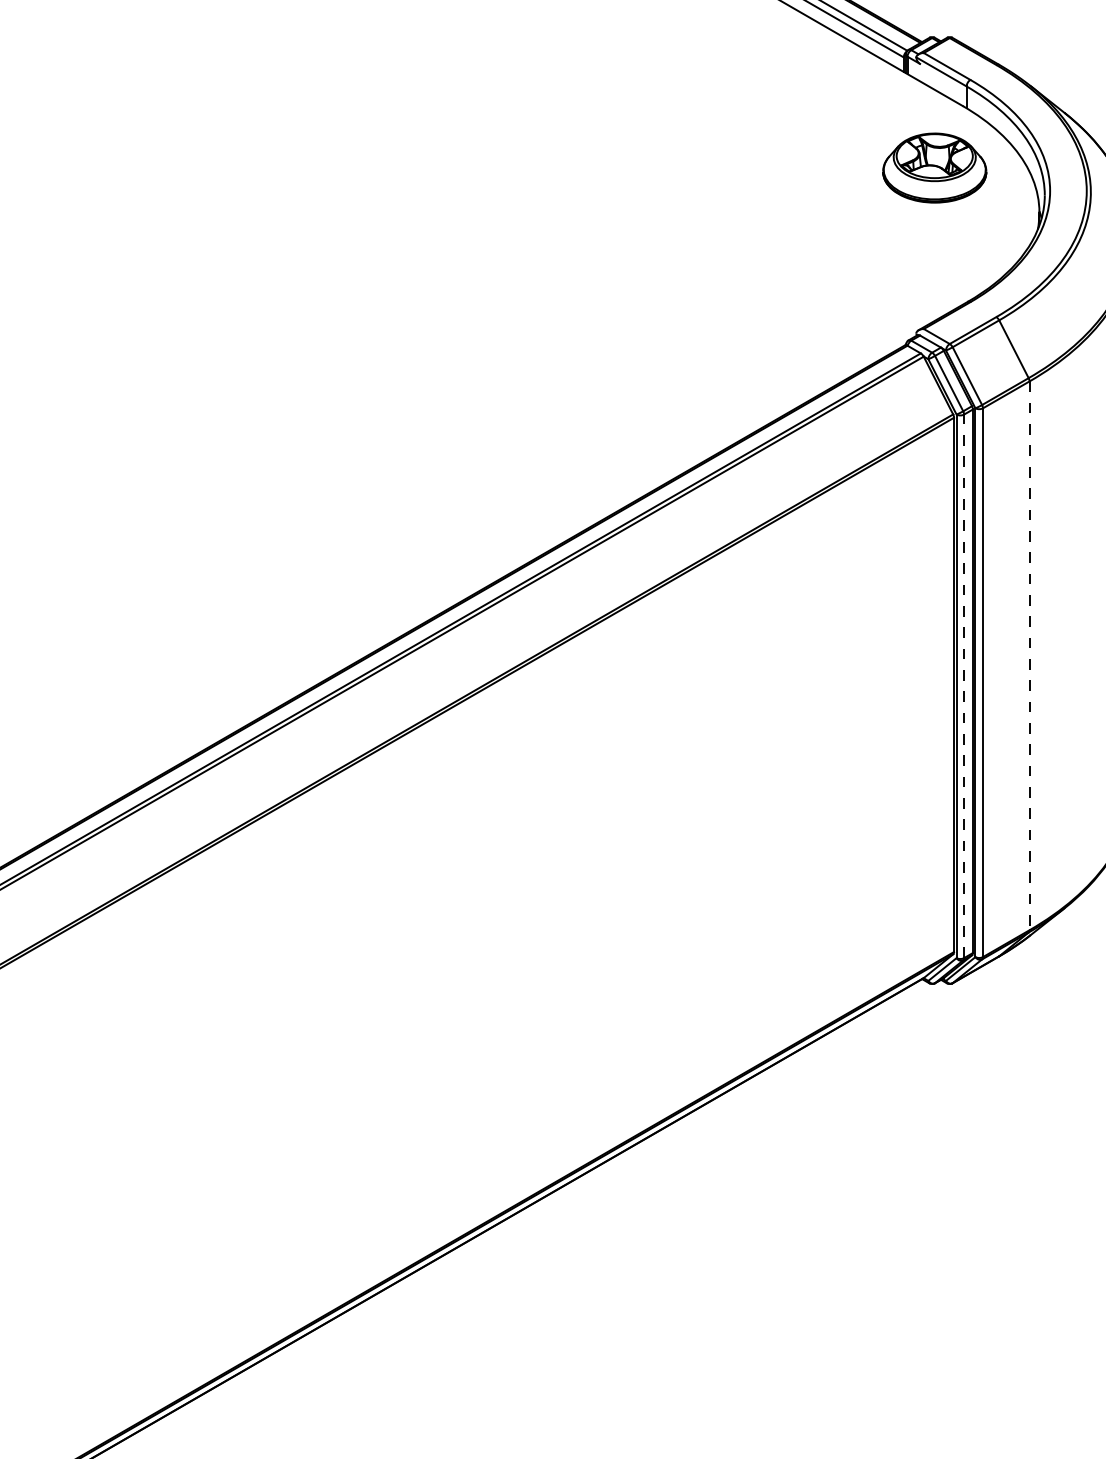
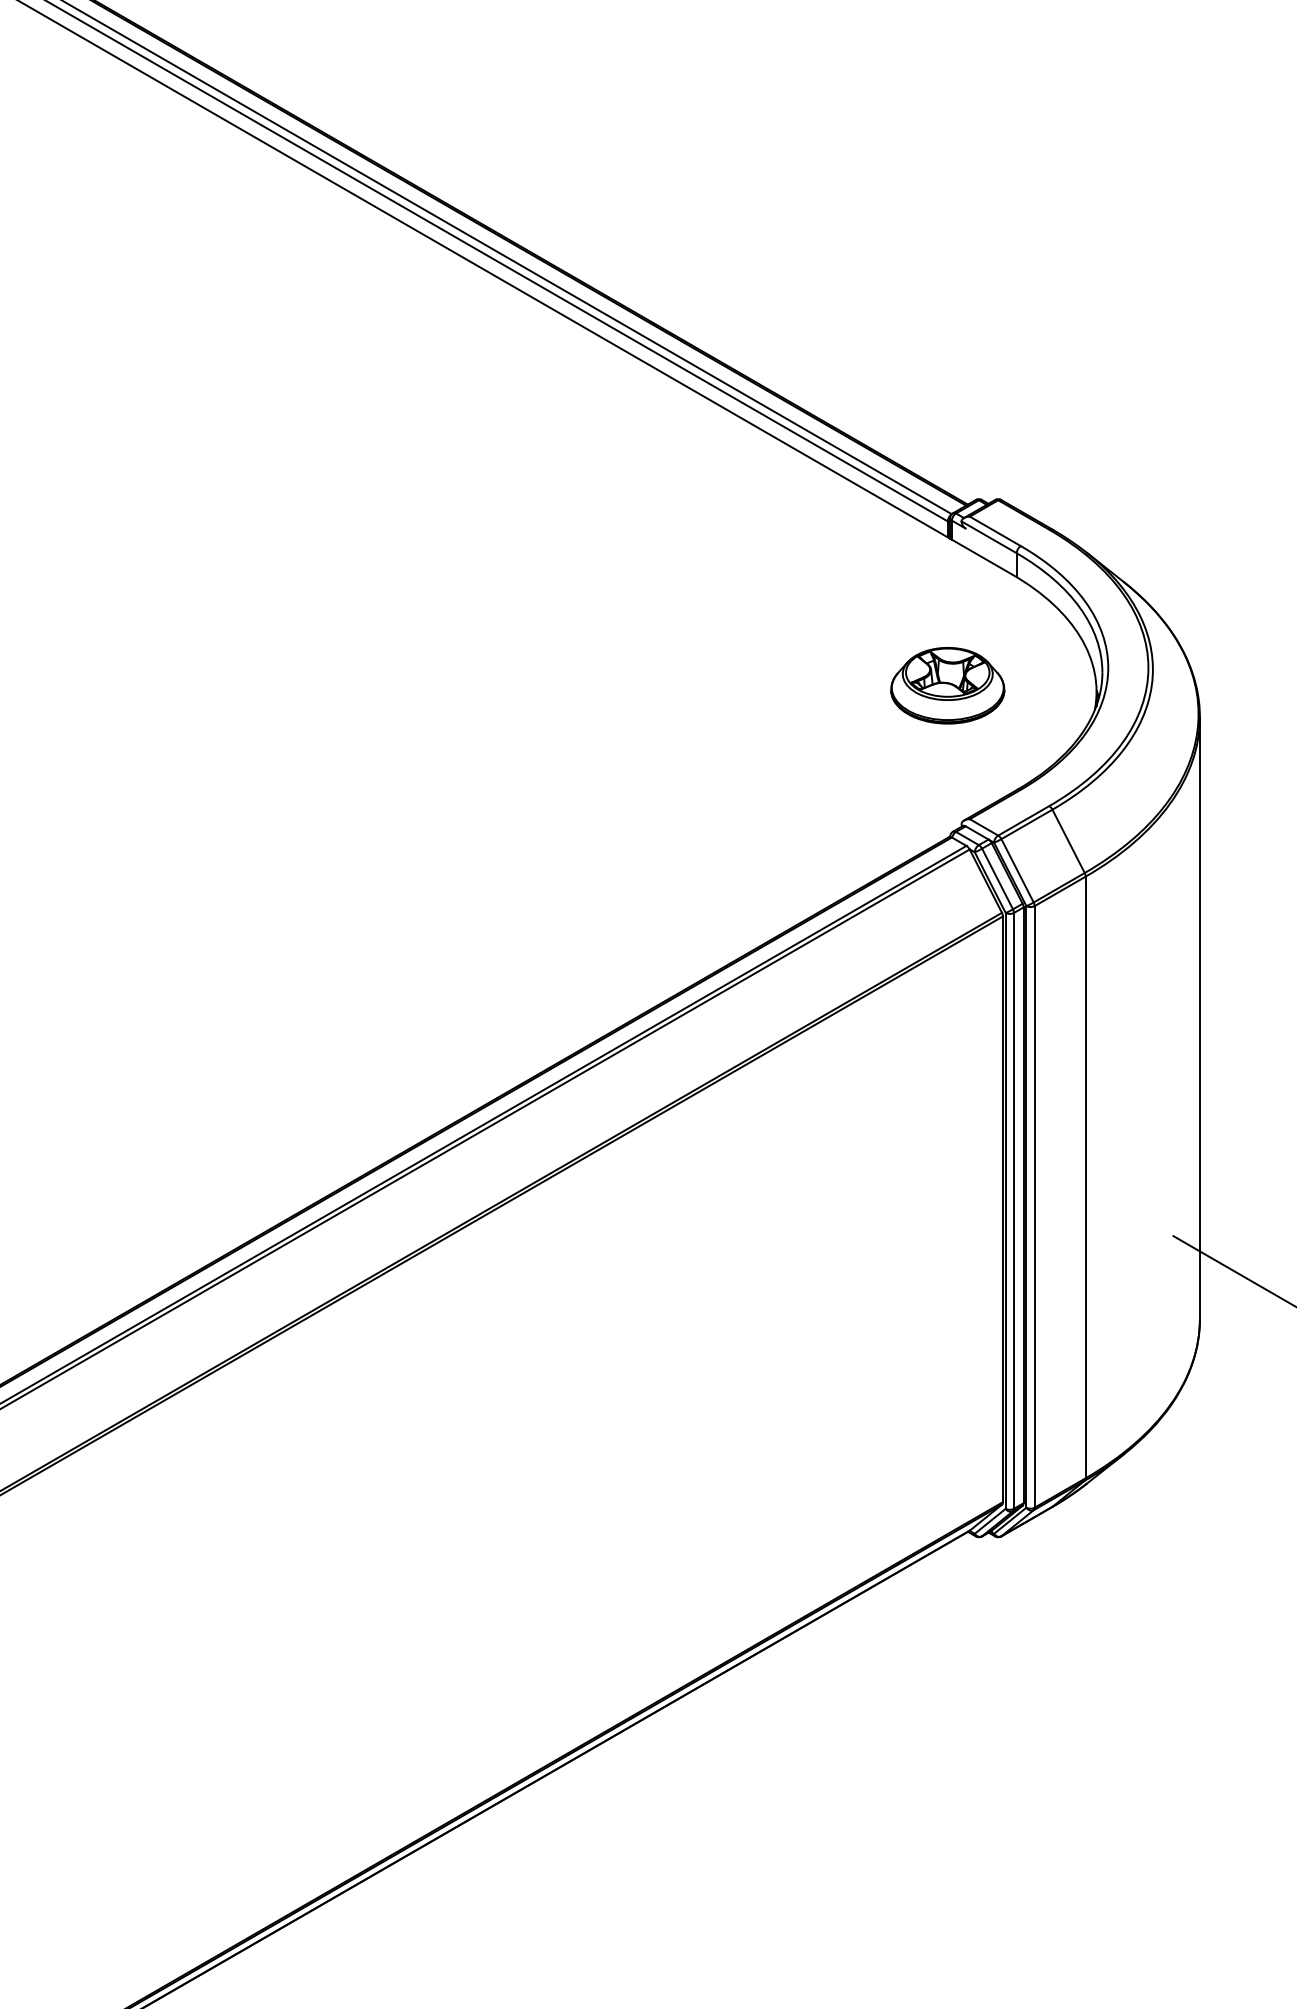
part: (934, 167) -> (947, 685), moved
line: (1029, 655) -> (1085, 1177), dashed -> solid
line: (963, 685) -> (1013, 1210), dashed -> solid

